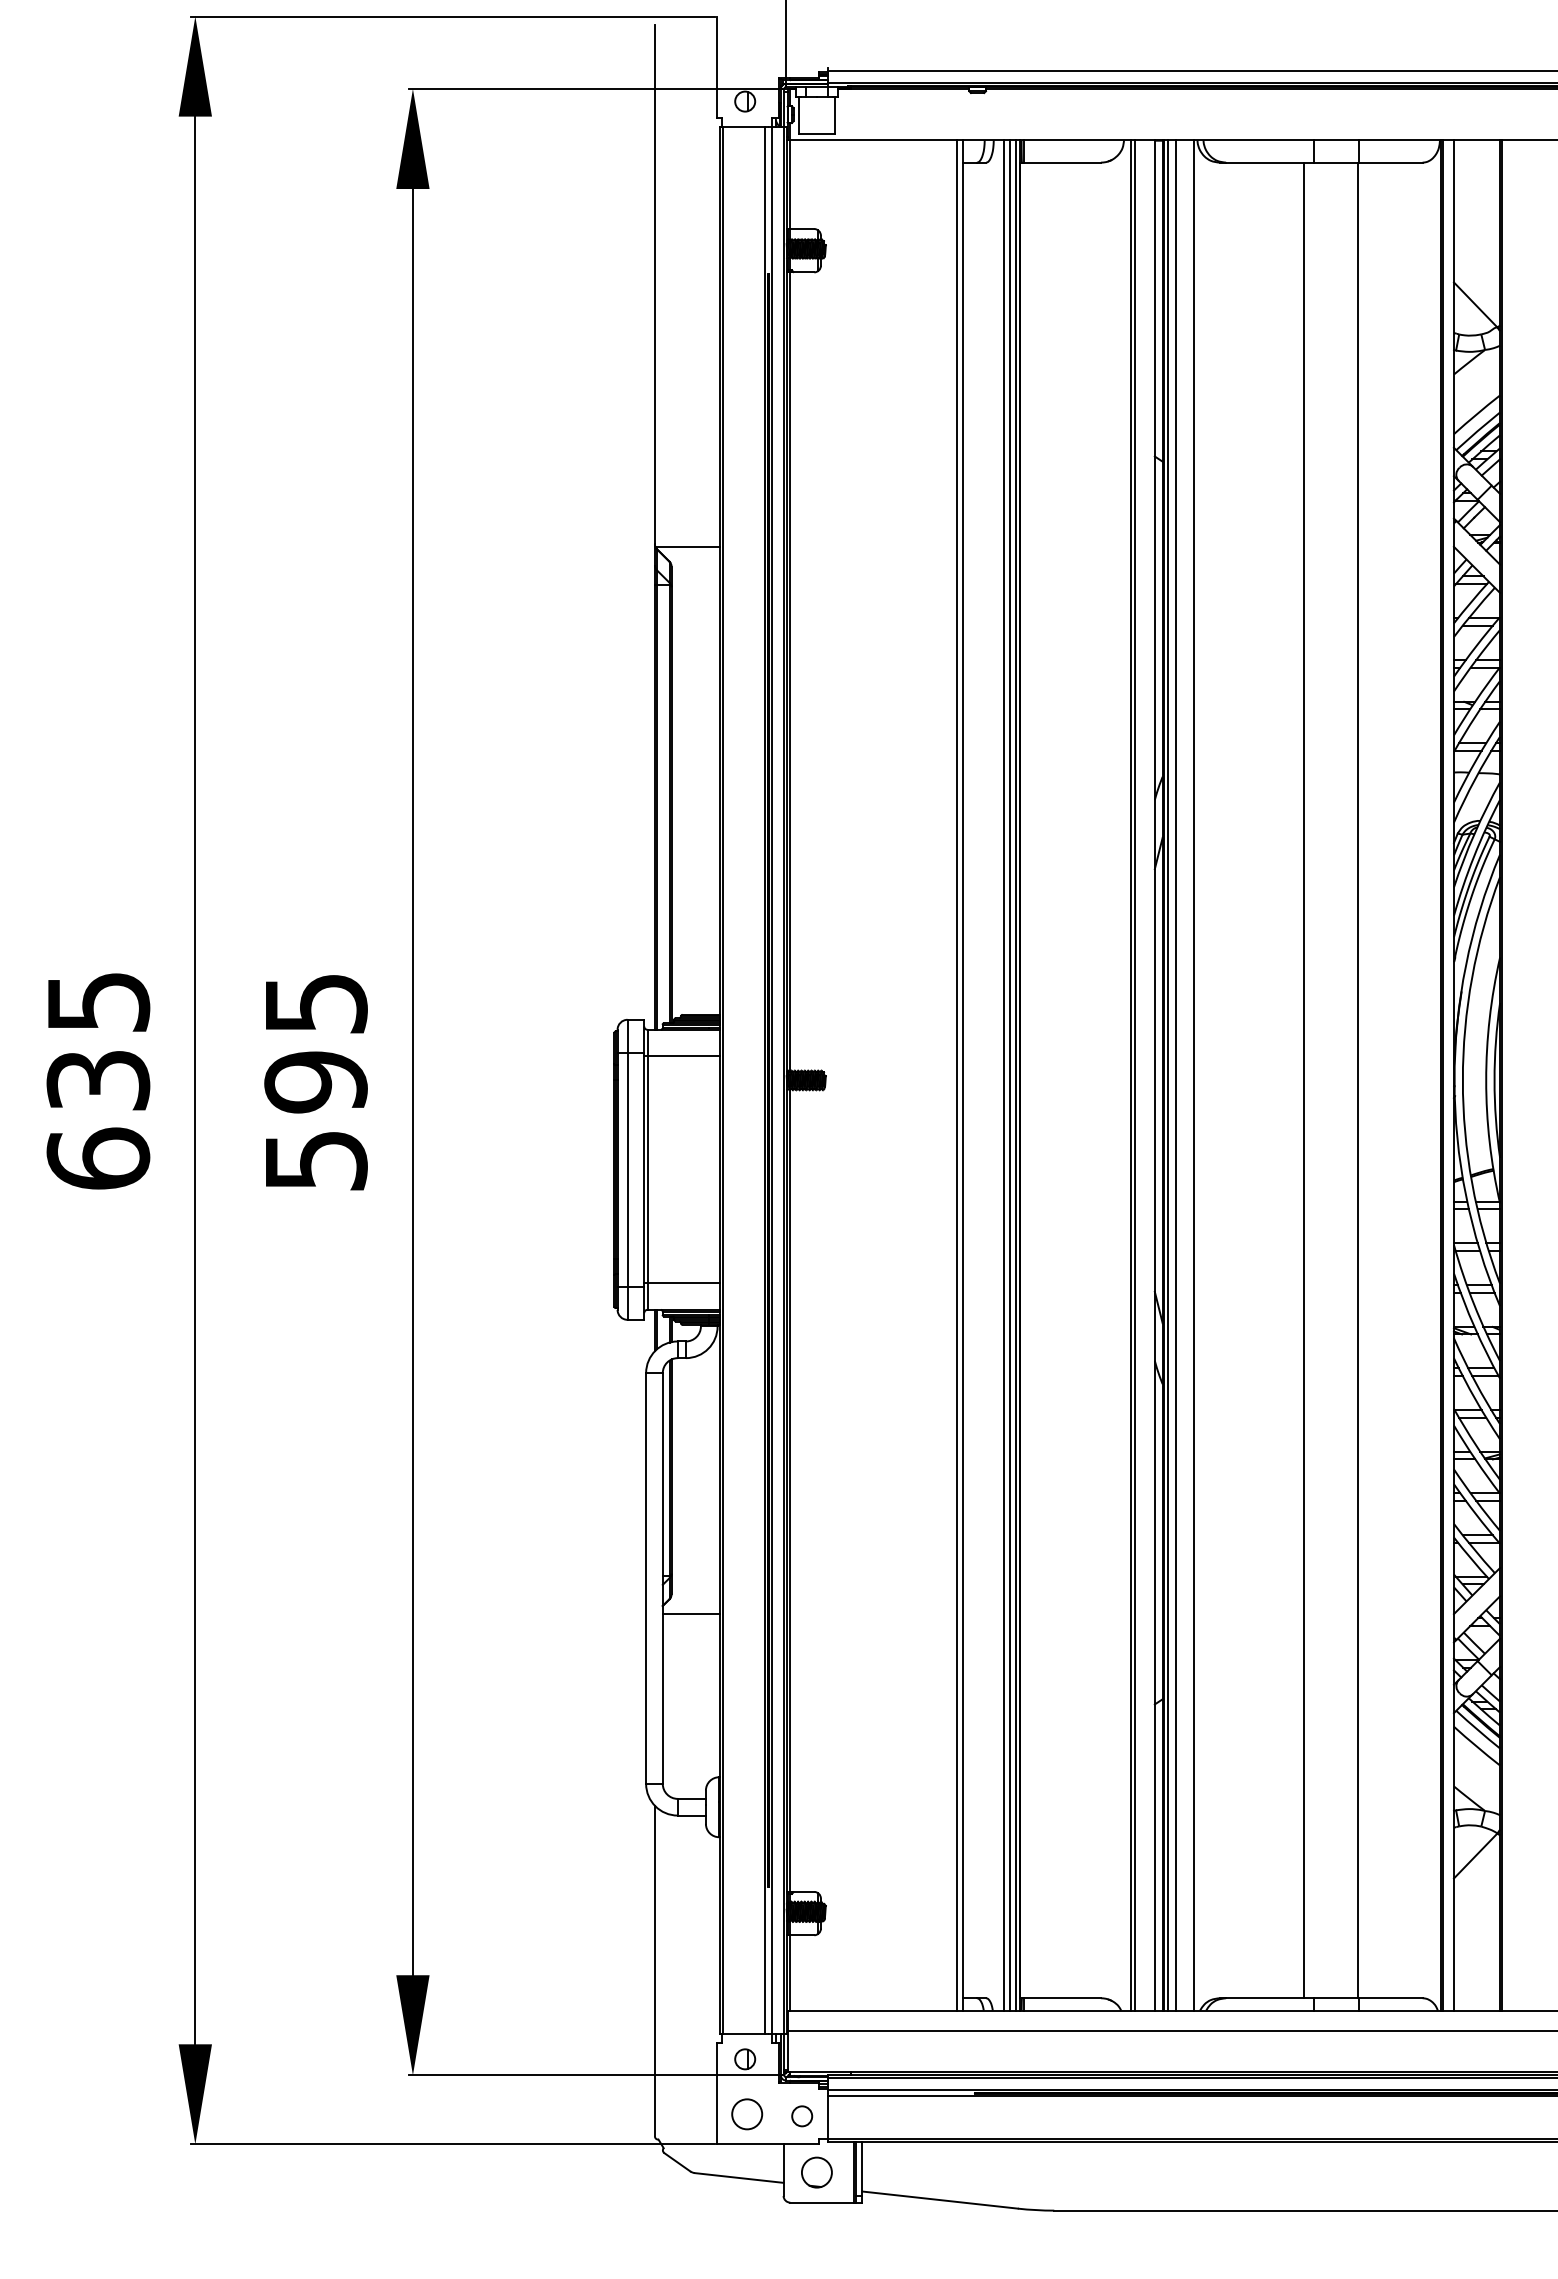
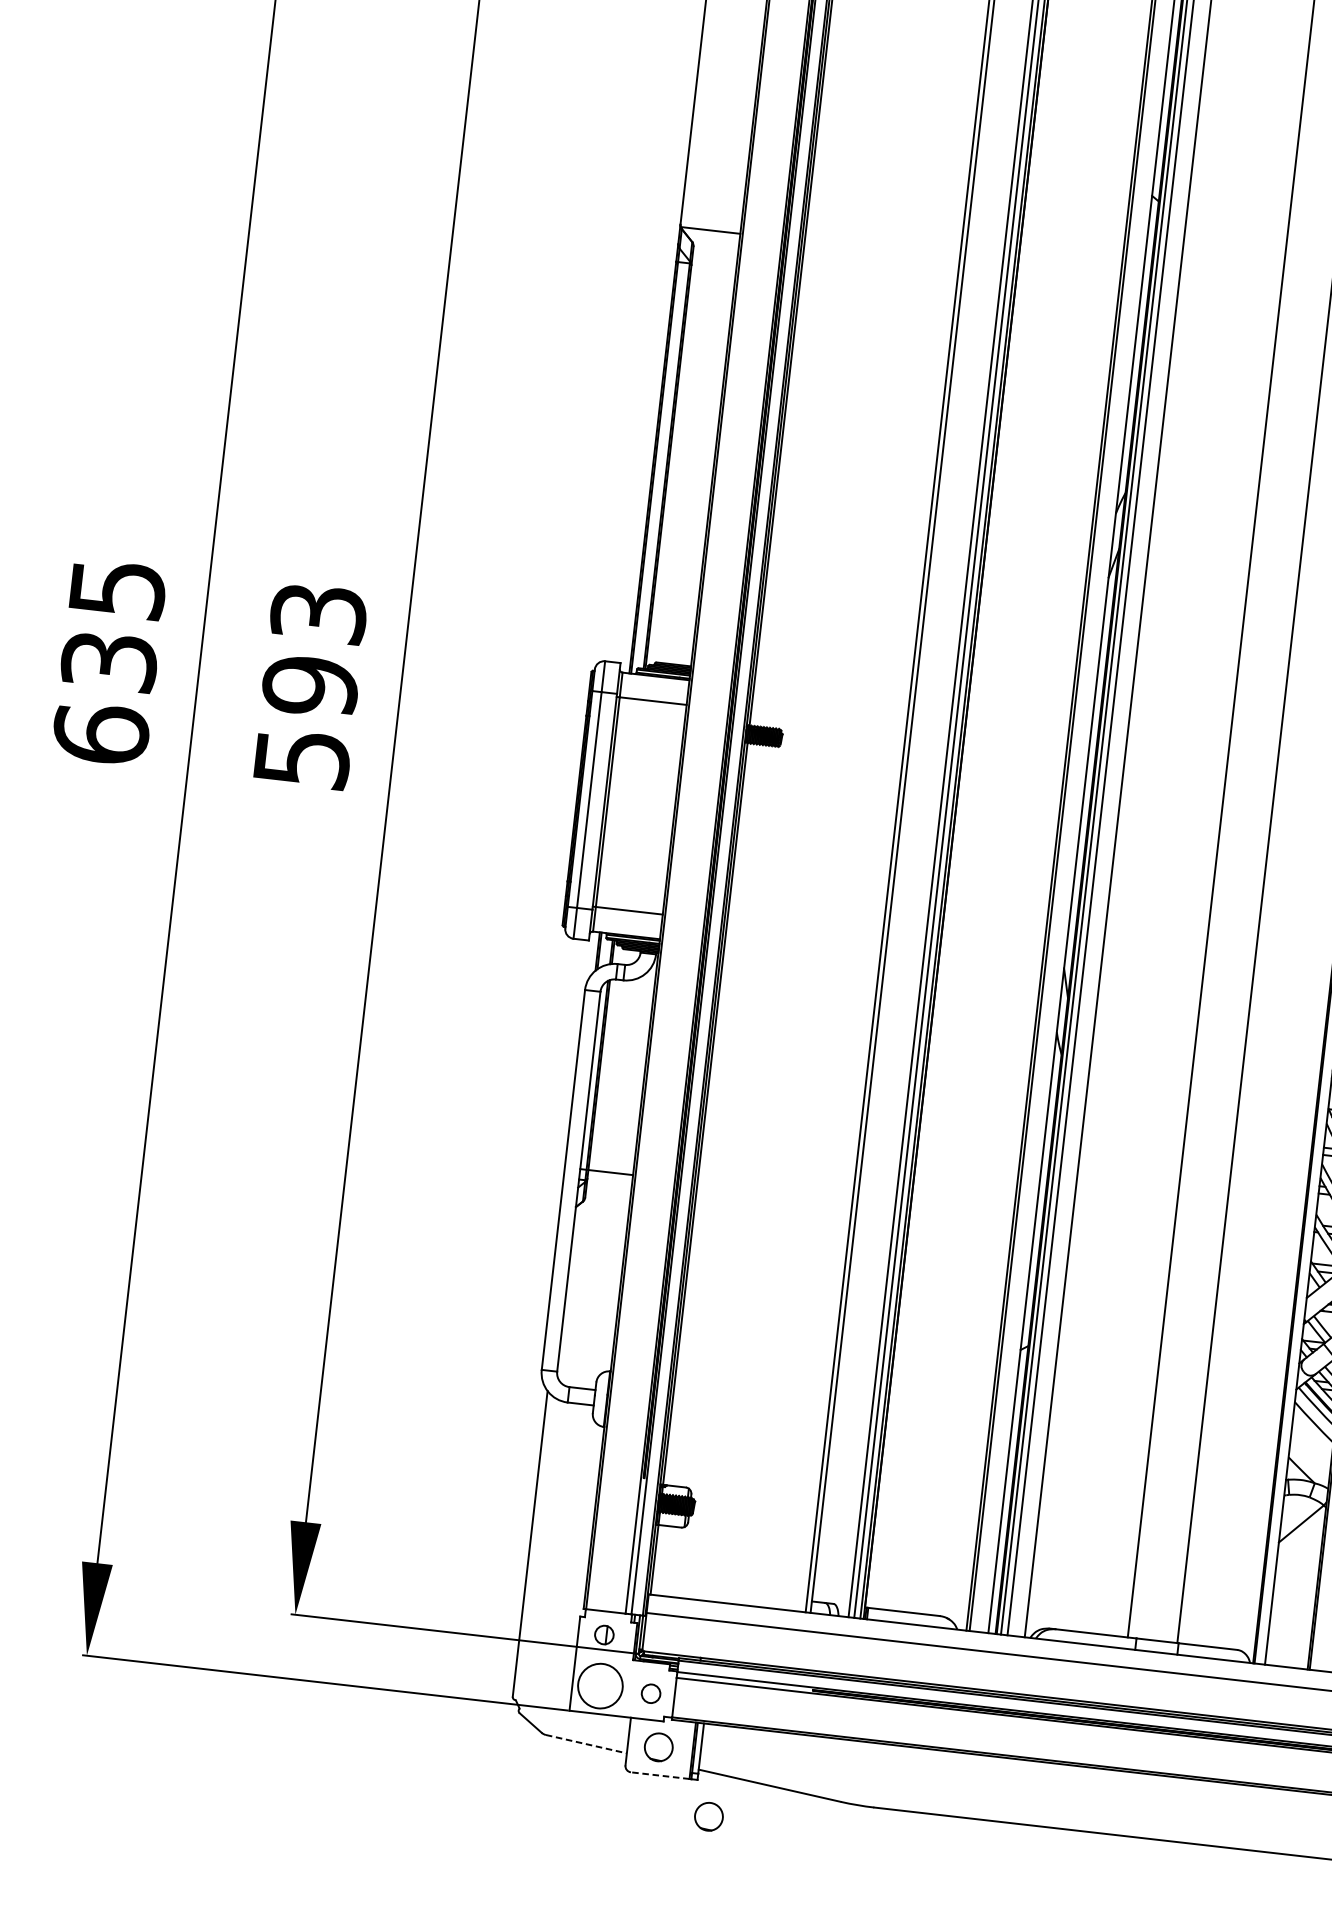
text: (315, 1003) -> (318, 613), 595 -> 593
line: (690, 1613) -> (605, 1171), moved
circle: (747, 2114) -> (600, 1686), size x1.6
line: (739, 2177) -> (586, 1743), solid -> dashed
line: (821, 2202) -> (659, 1775), solid -> dashed
circle: (878, 2240) -> (708, 1816), added

